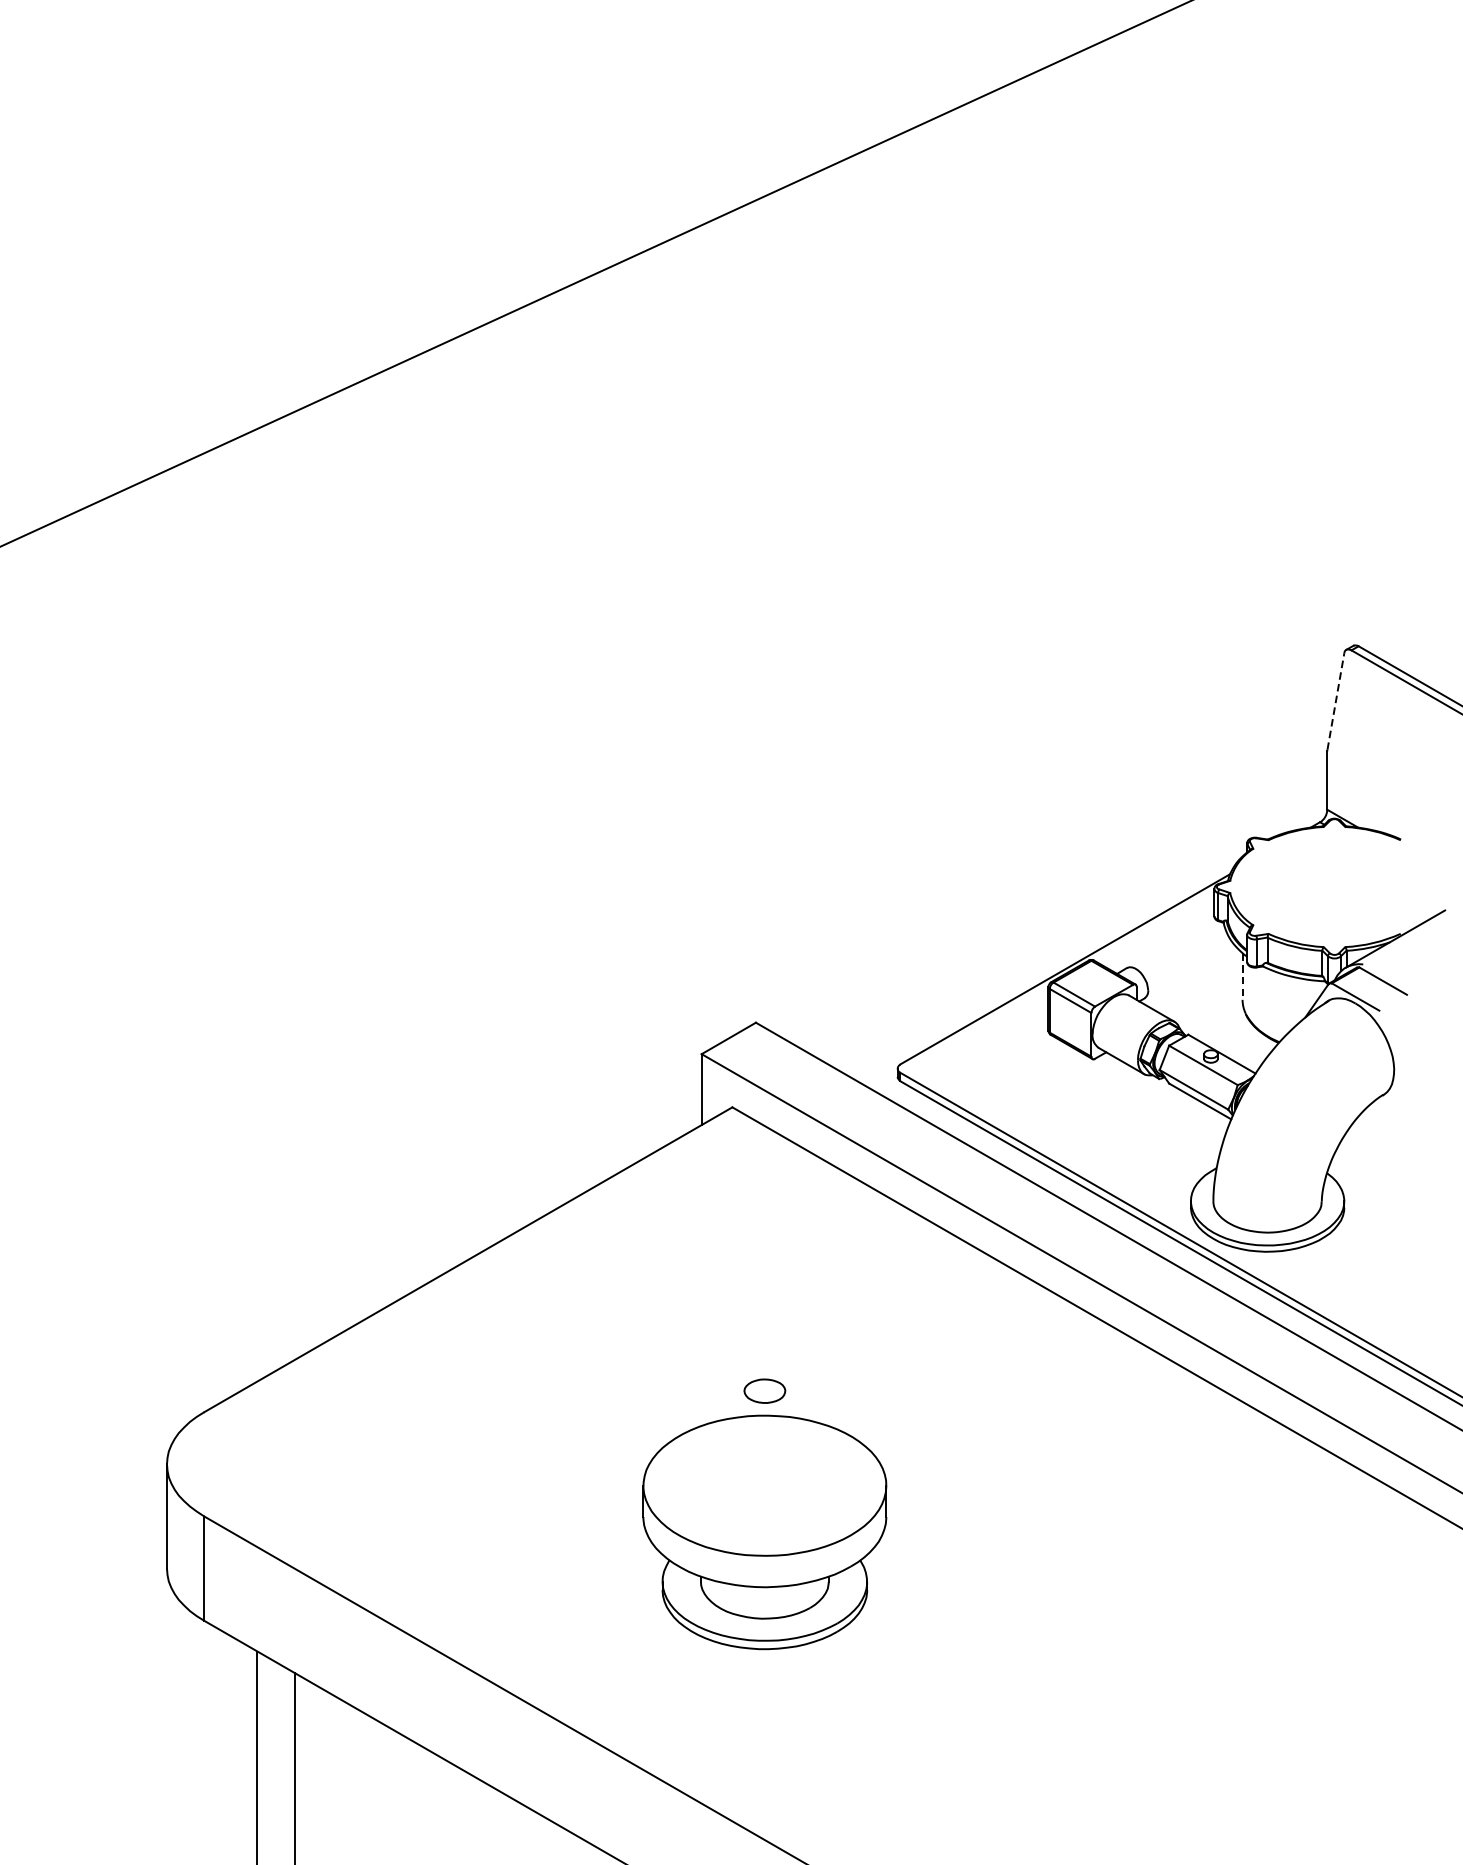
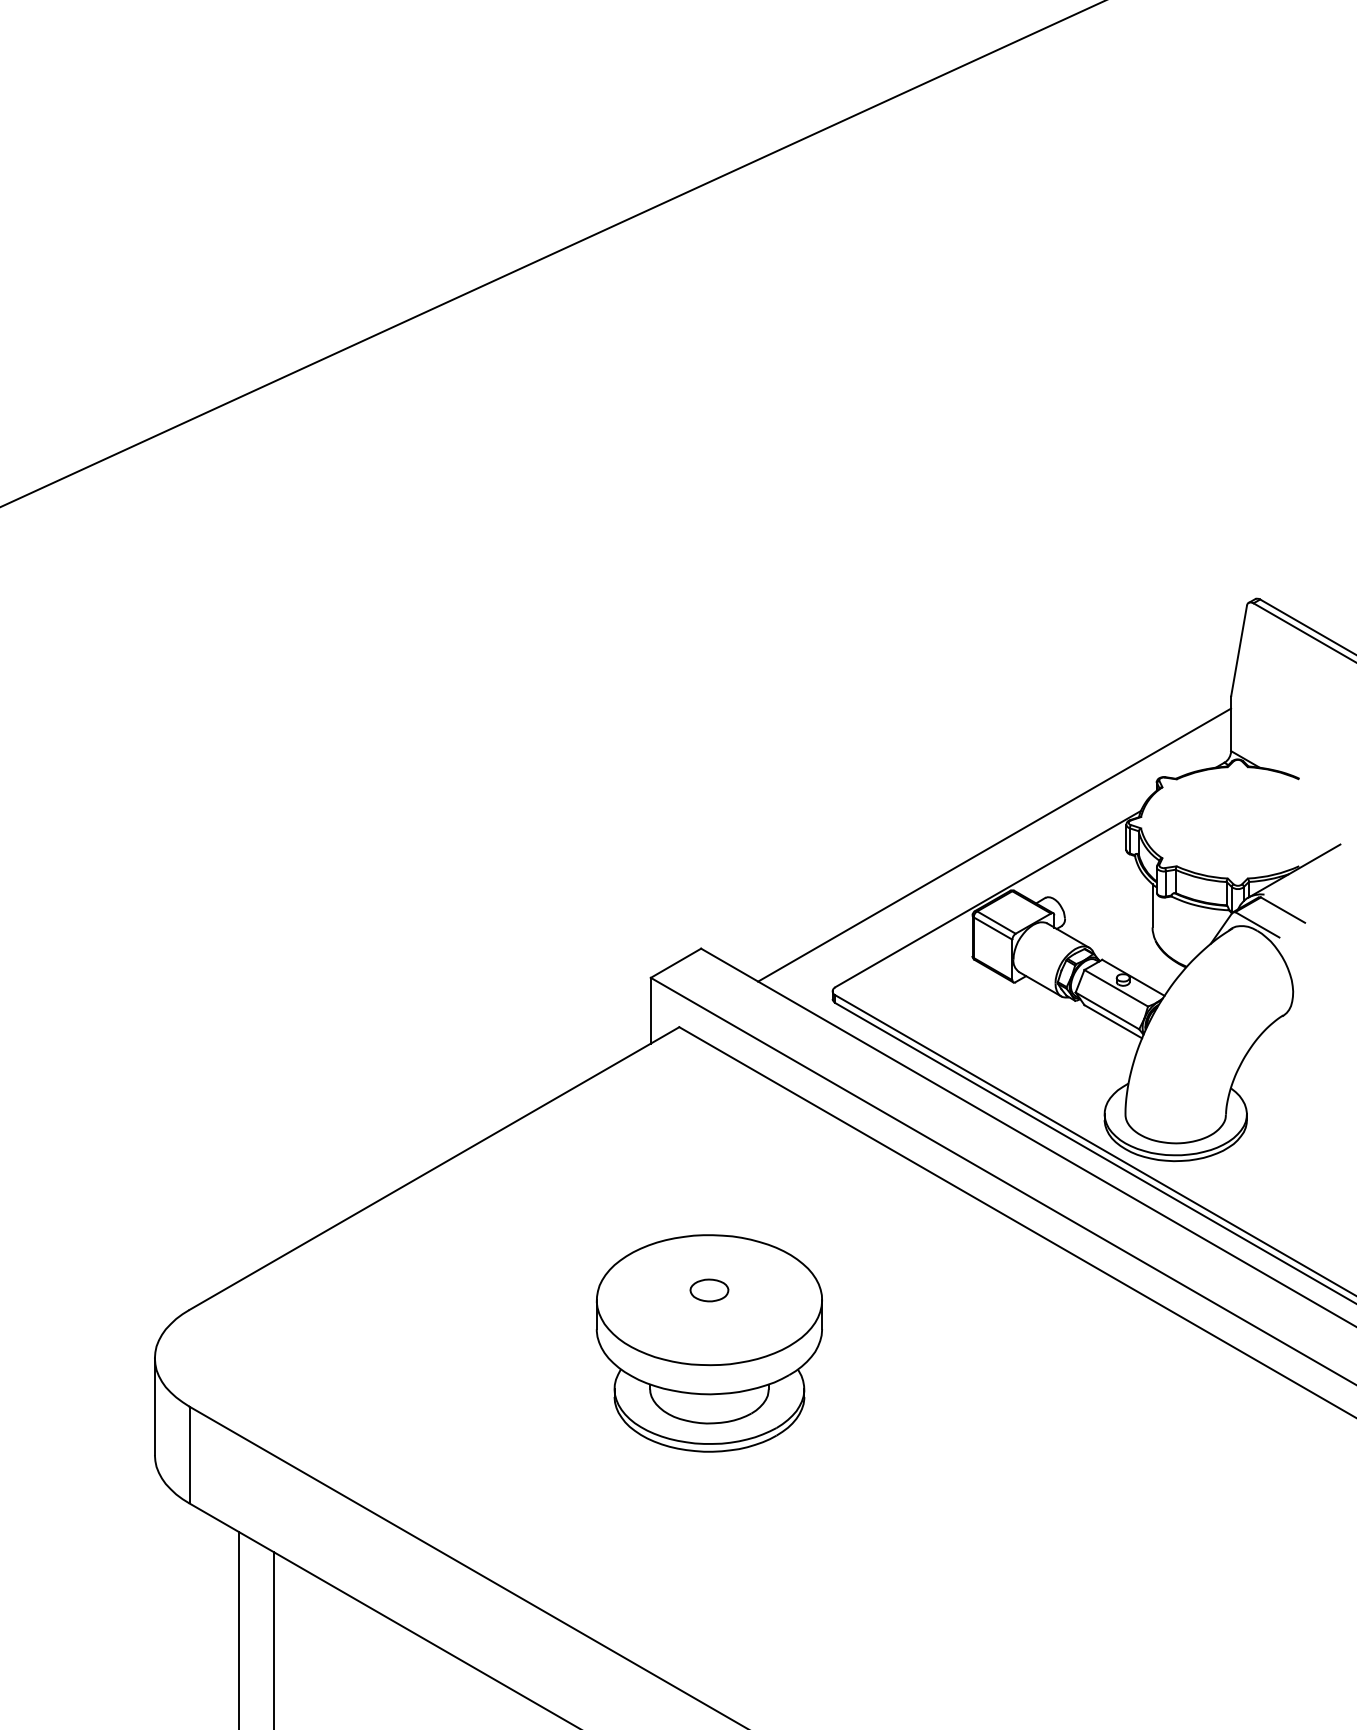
line: (1336, 701) -> (1239, 650), dashed -> solid
line: (1072, 910) -> (994, 844), added
line: (1242, 976) -> (1152, 905), dashed -> solid
part: (763, 1532) -> (708, 1343), moved

